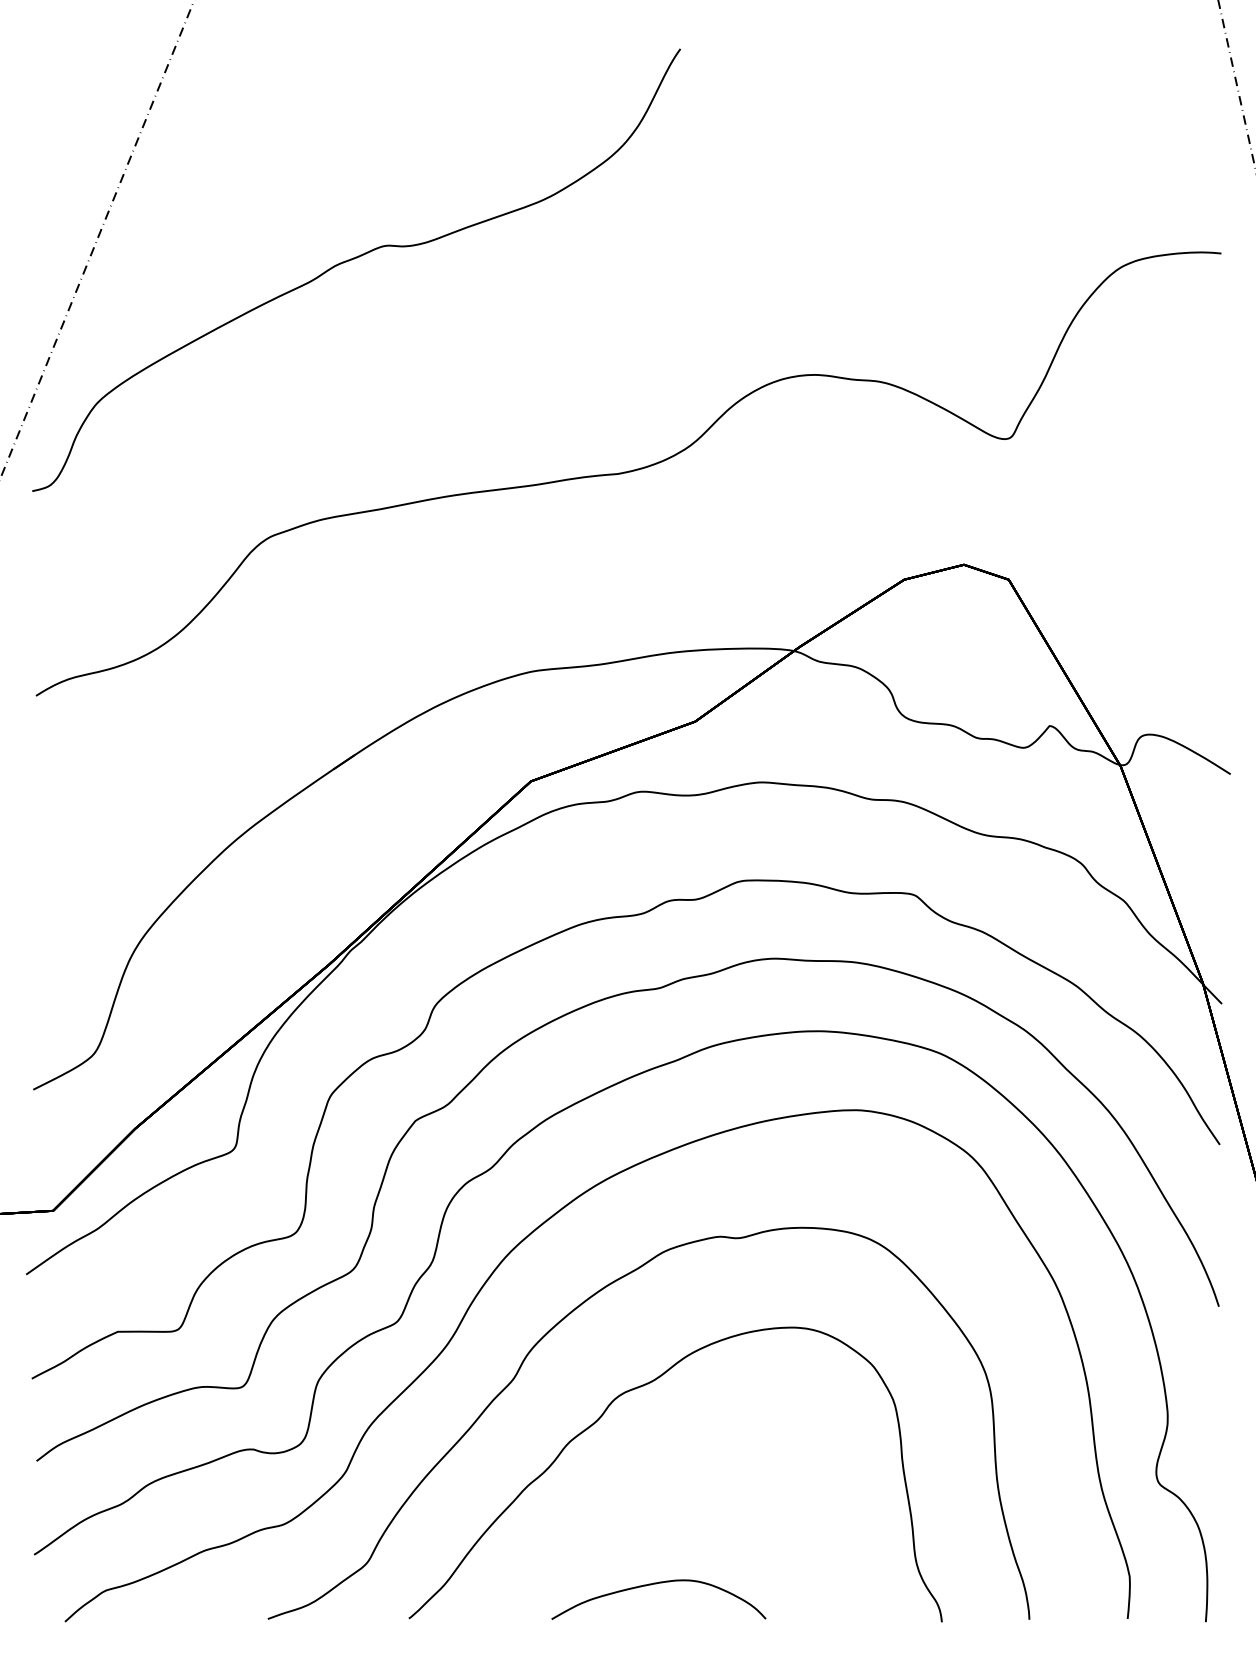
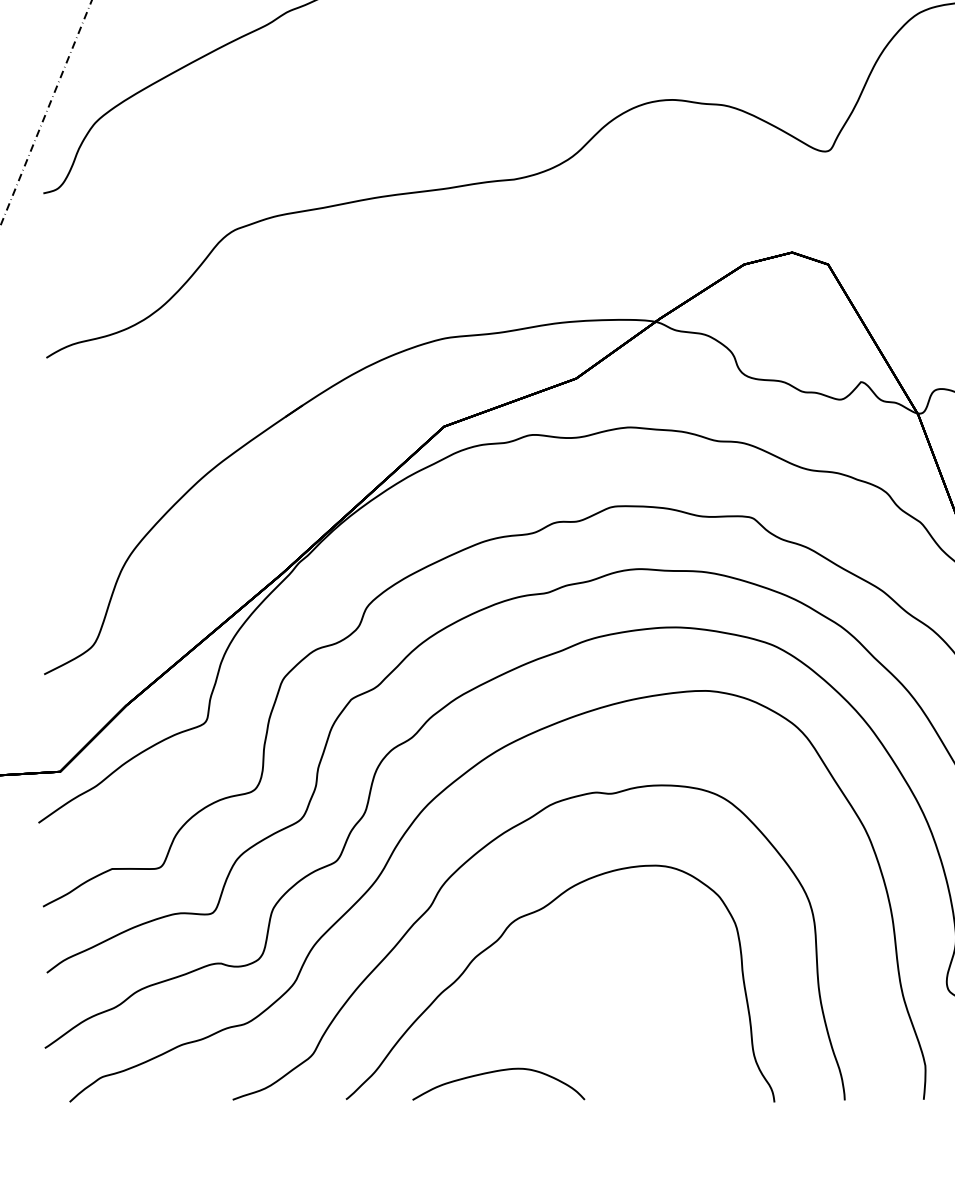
curve: (656, 1584) -> (496, 1072), moved

